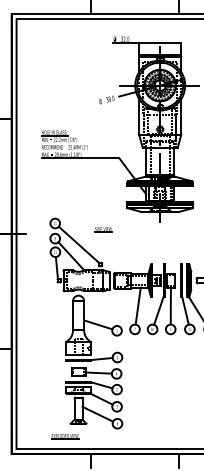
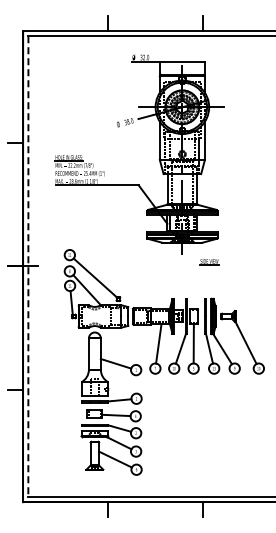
part: (103, 230) -> (209, 262), moved
line: (16, 235) -> (28, 267), solid -> dashed
part: (65, 436) -> (80, 483), removed

